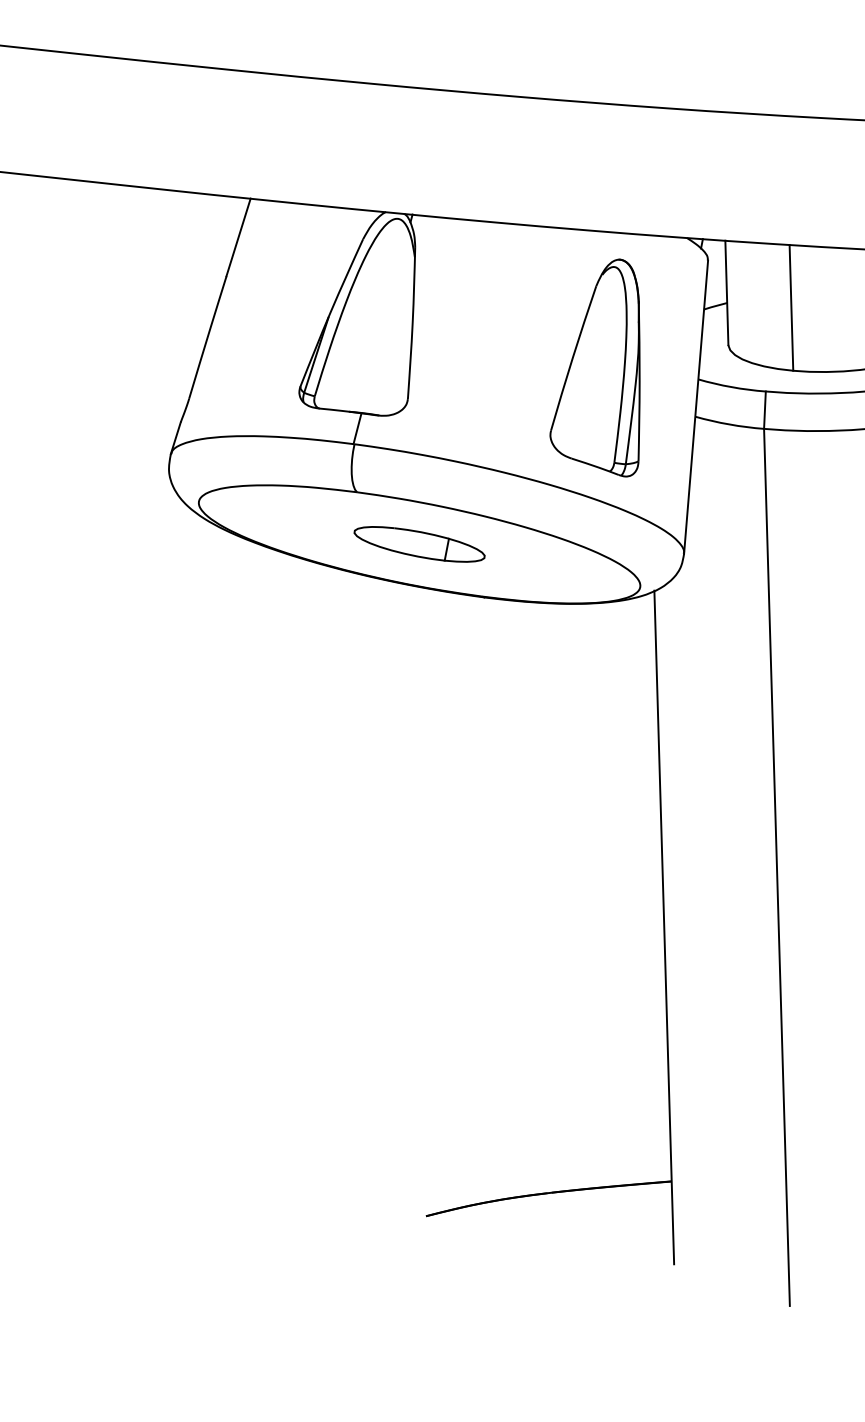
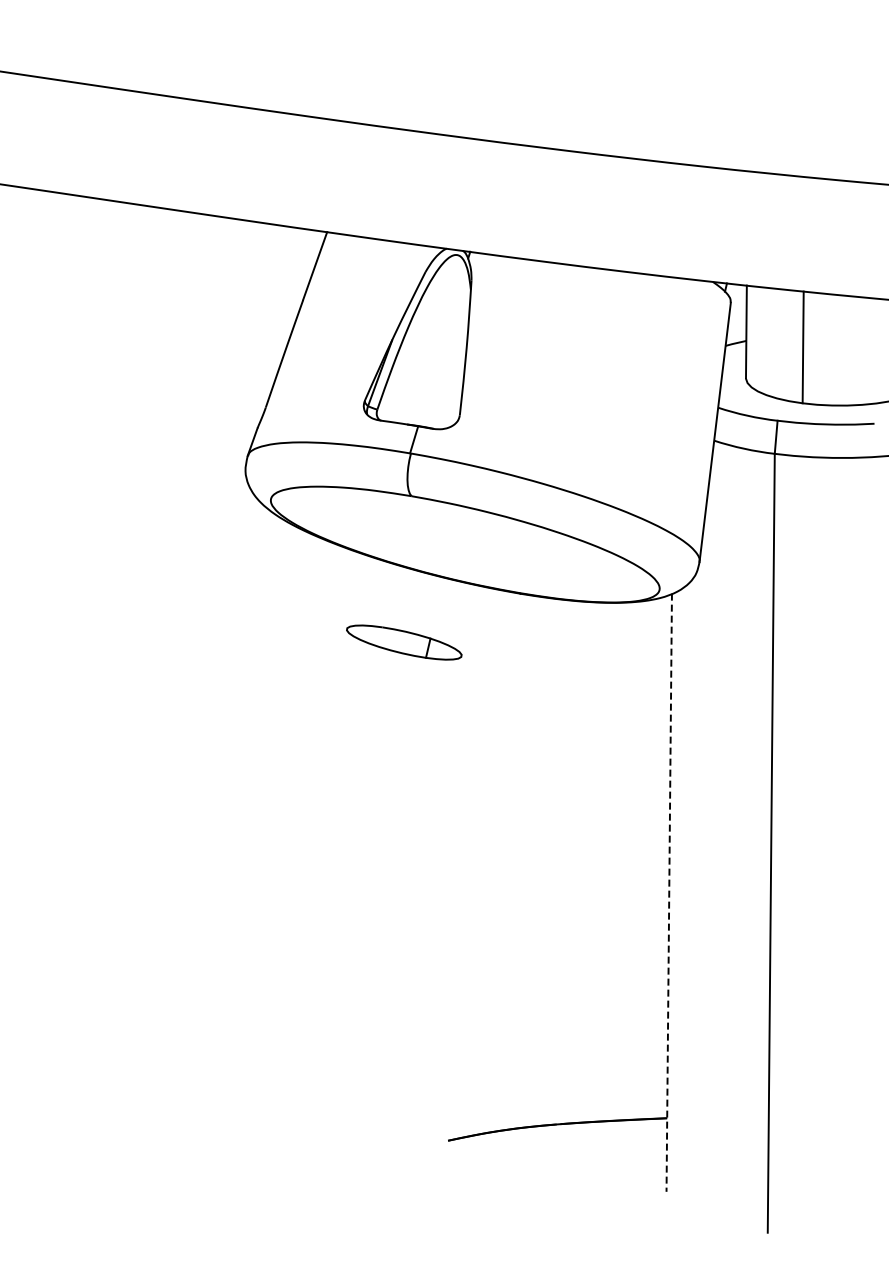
part: (594, 368) -> (626, 394), removed
part: (419, 544) -> (404, 642), moved
line: (664, 928) -> (669, 893), solid -> dashed

